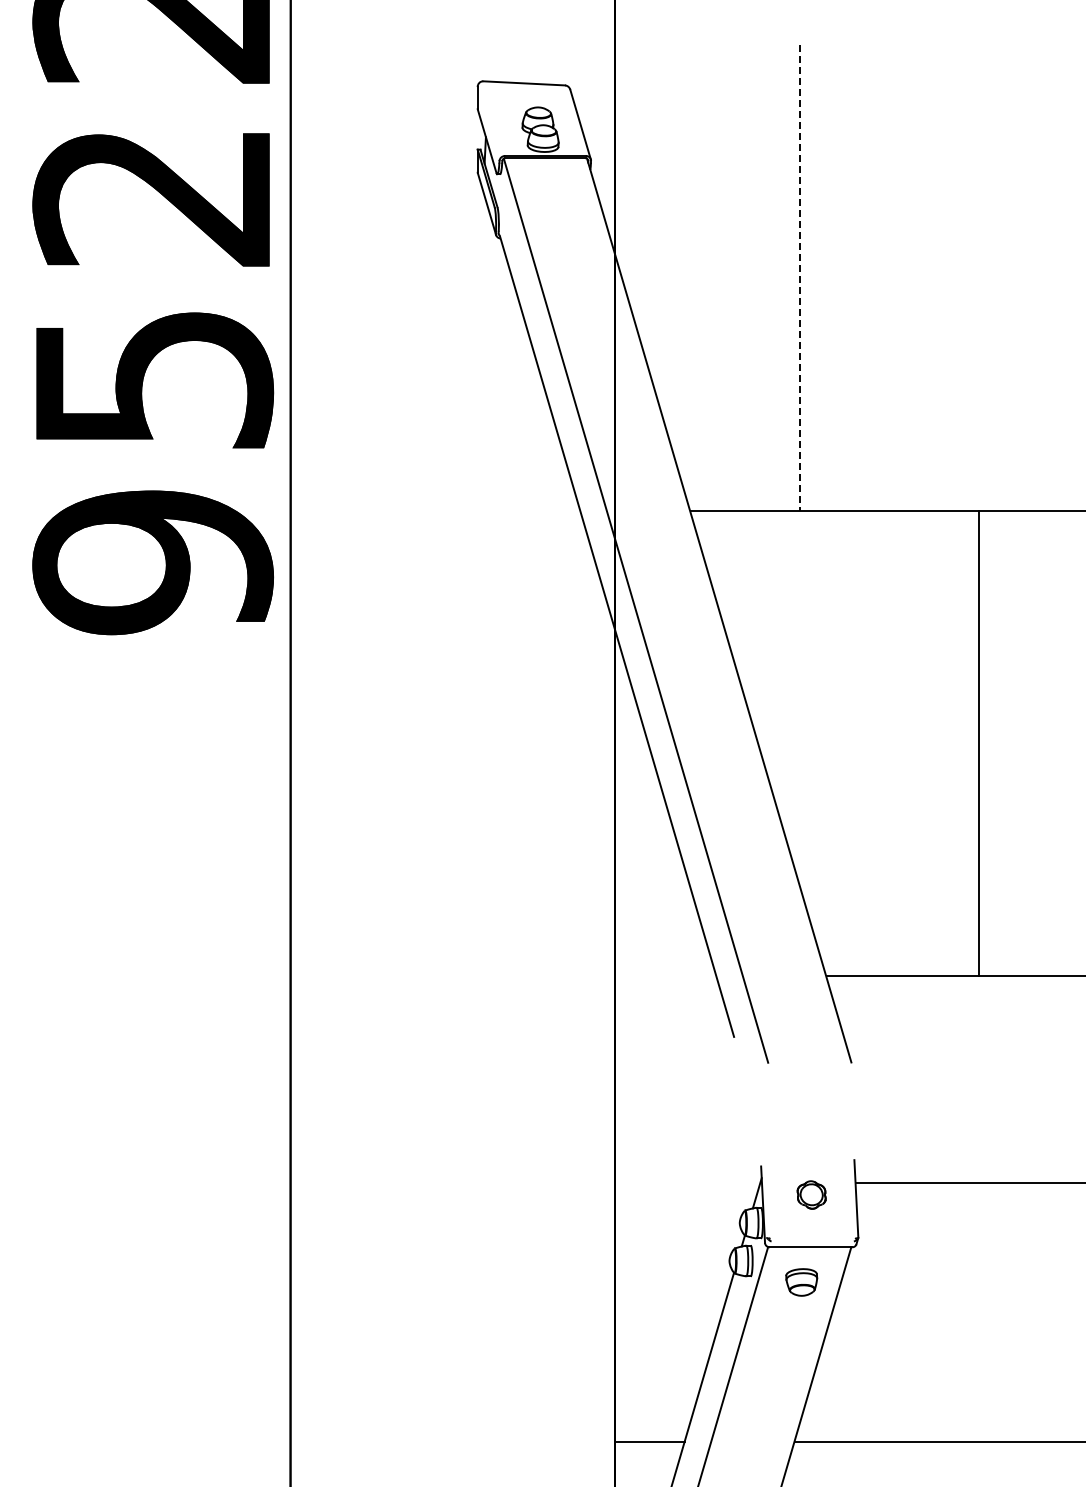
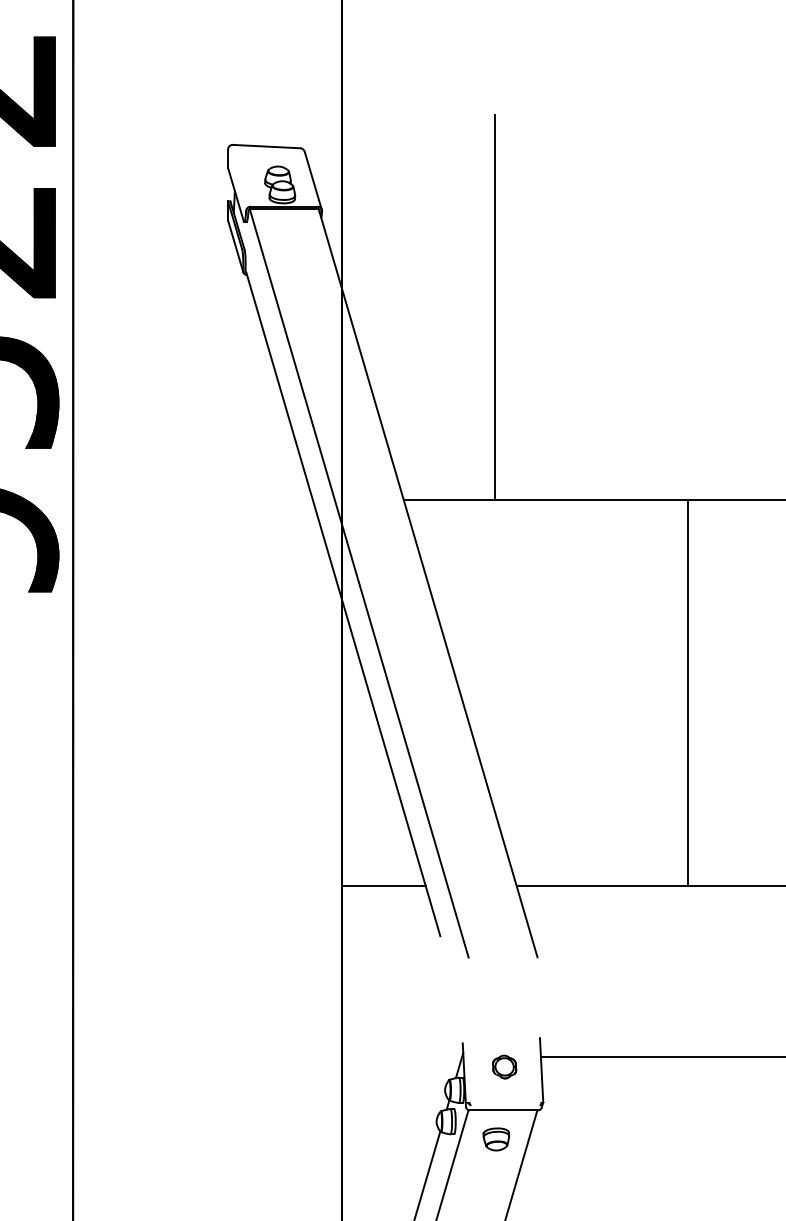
line: (800, 277) -> (495, 307), dashed -> solid
line: (979, 743) -> (688, 693), moved
line: (666, 976) -> (384, 886), added

